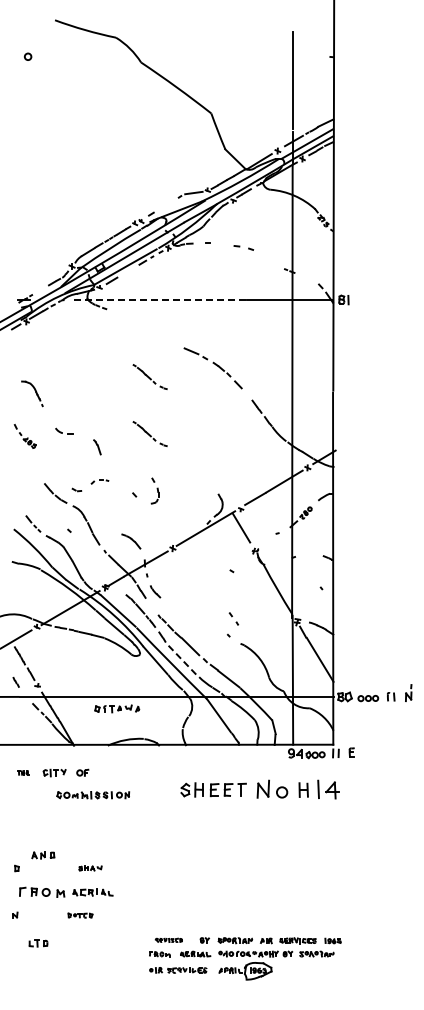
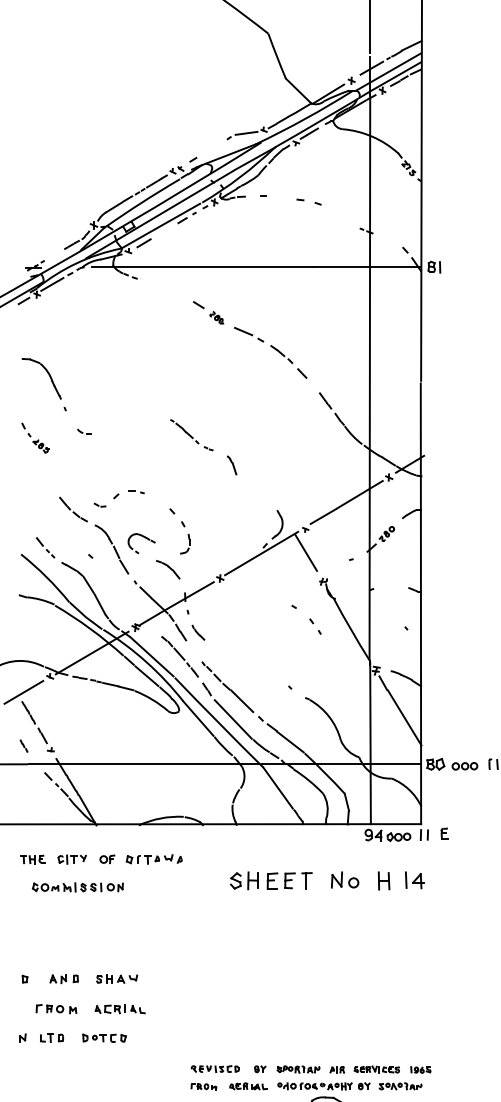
line: (157, 300) -> (200, 267), dashed -> solid
part: (163, 335) -> (208, 311), added
part: (149, 376) -> (190, 363), removed
part: (32, 393) -> (44, 384), size x1.67
part: (64, 430) -> (84, 430), size x0.62
line: (97, 447) -> (232, 465), moved
part: (99, 481) -> (128, 494), size x1.43
part: (154, 490) -> (184, 537), moved
part: (109, 520) -> (140, 543), added
part: (233, 618) -> (314, 626), moved
line: (183, 661) -> (233, 719), dashed -> solid
part: (117, 708) -> (154, 858), moved
part: (23, 772) -> (33, 858), size x1.67
part: (272, 789) -> (344, 880), size x0.71
part: (328, 789) -> (415, 880), size x0.71
part: (93, 795) -> (78, 887), moved
part: (43, 855) -> (64, 979), moved
part: (90, 868) -> (117, 979), size x1.43
part: (41, 892) -> (55, 1009), size x0.71
part: (80, 915) -> (104, 1038), size x1.43
part: (168, 940) -> (214, 1069), size x1.43
part: (38, 943) -> (51, 1038), moved

